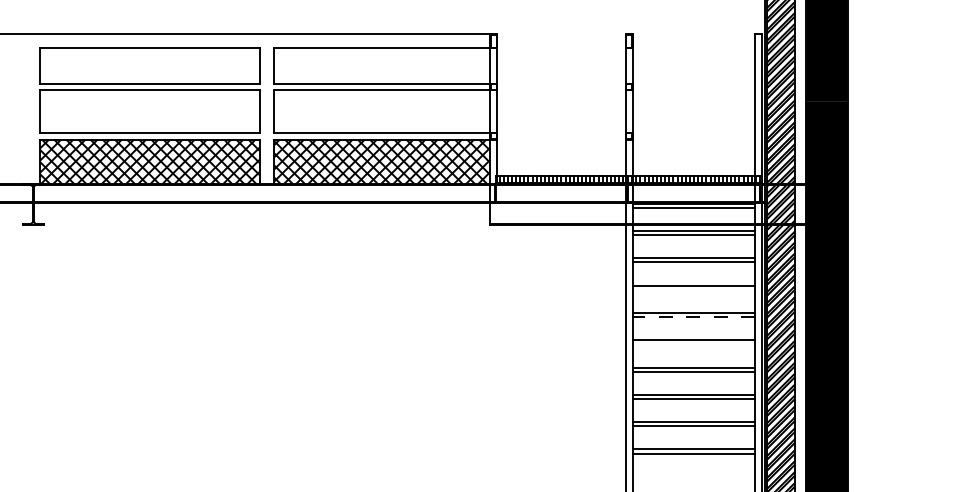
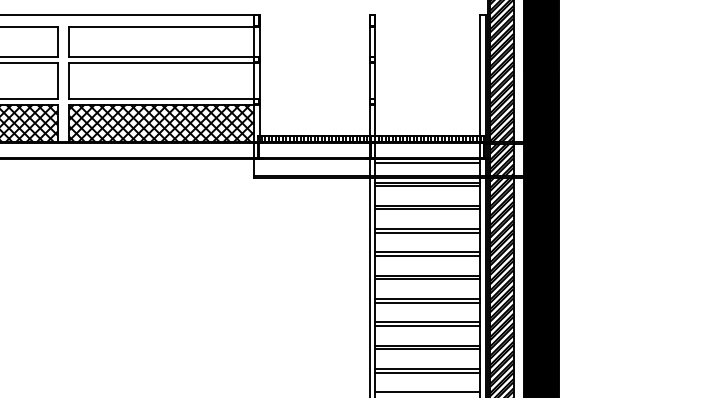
line: (693, 289) -> (427, 232), added
line: (693, 317) -> (427, 256), dashed -> solid
line: (693, 344) -> (427, 279), added
line: (693, 476) -> (427, 392), added

